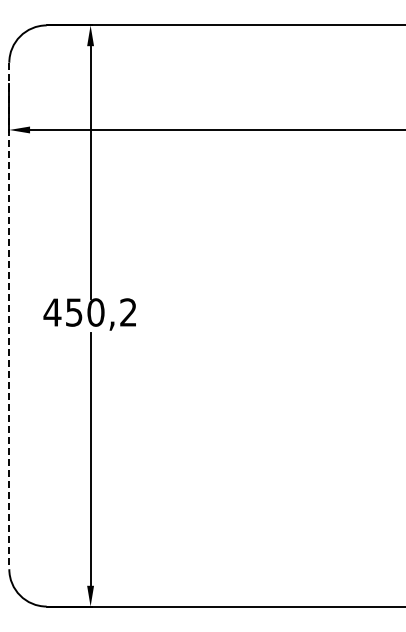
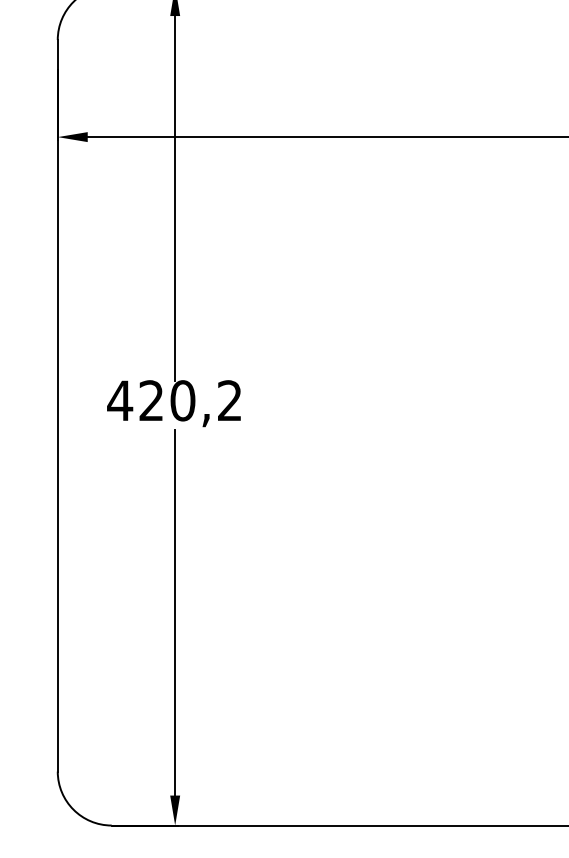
text: (74, 312) -> (151, 400), 450,2 -> 420,2
line: (9, 316) -> (58, 406), dashed -> solid

